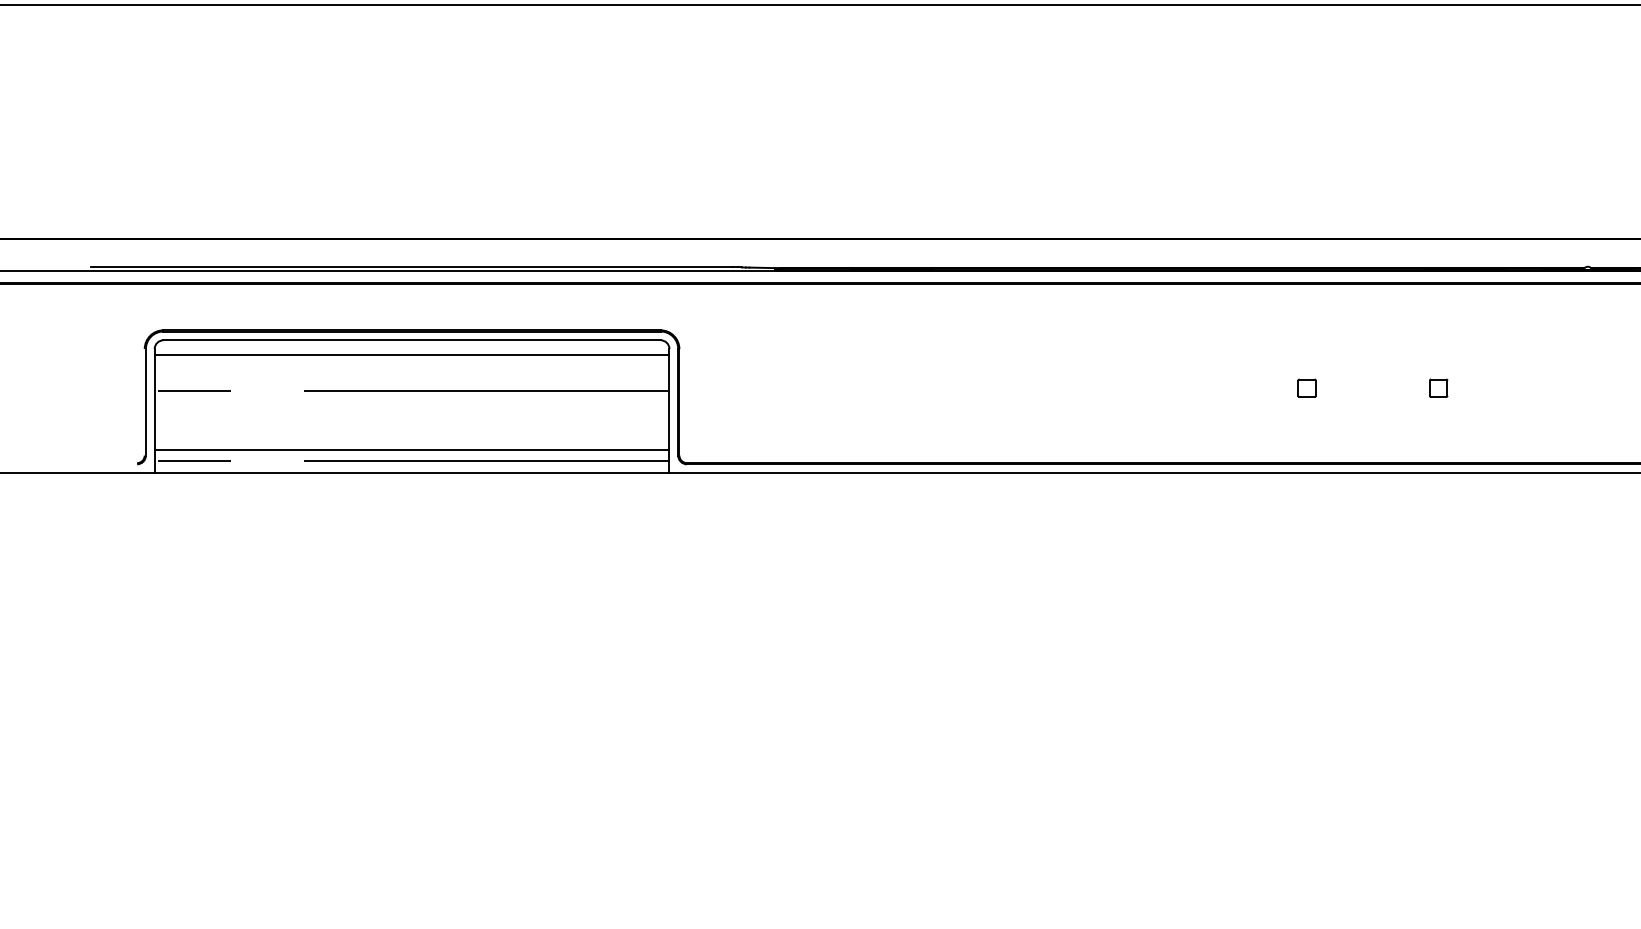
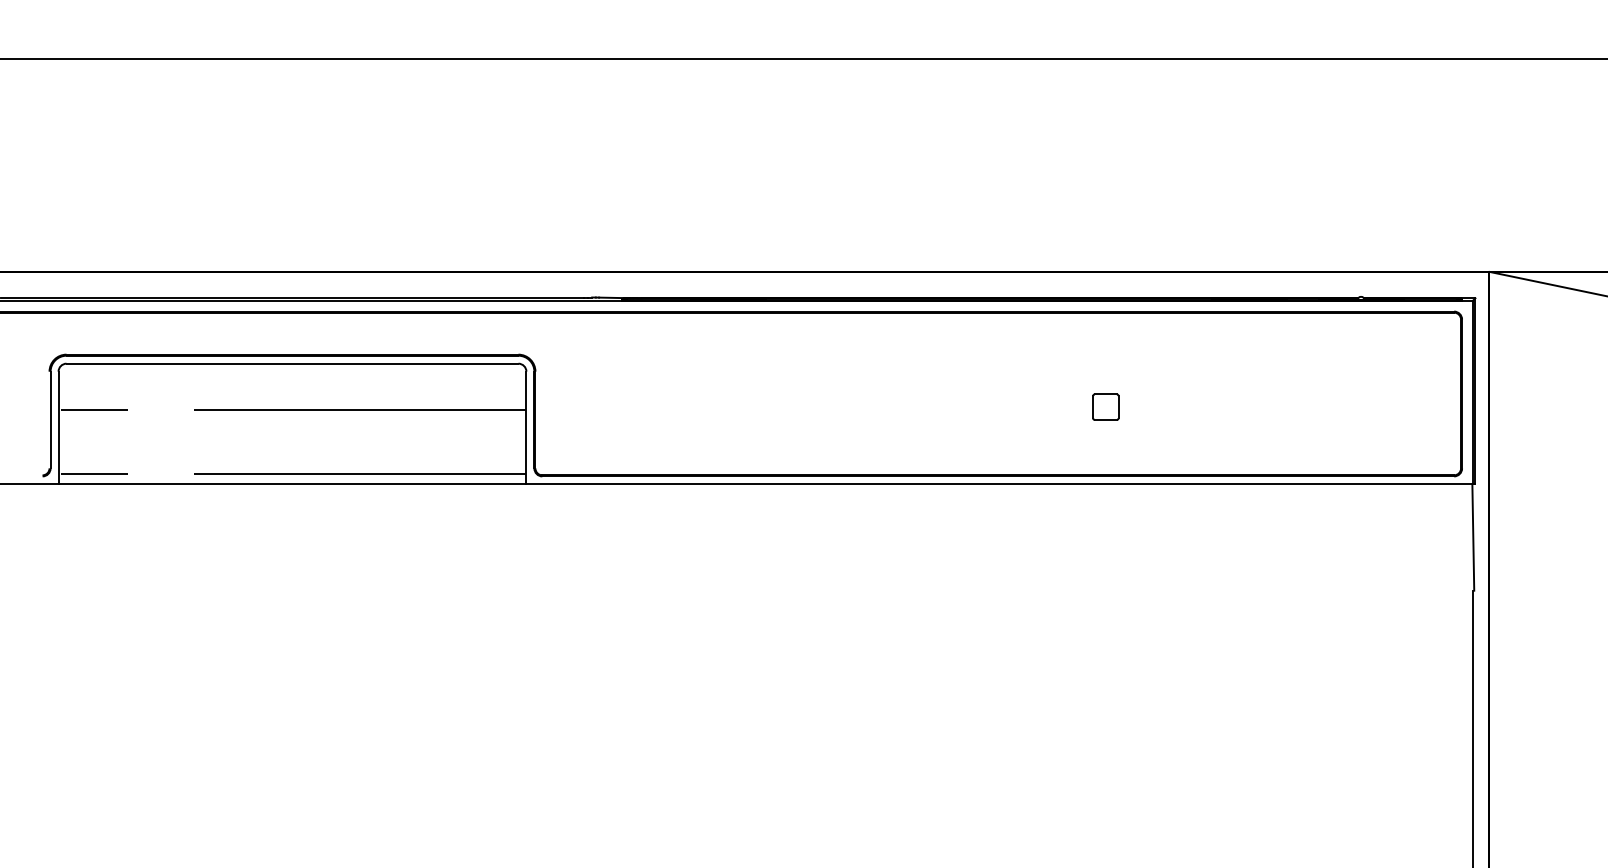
line: (412, 354) -> (292, 376), removed
part: (1438, 387) -> (1225, 406), removed
part: (1306, 388) -> (1105, 407), size x1.6
line: (412, 450) -> (292, 463), removed

